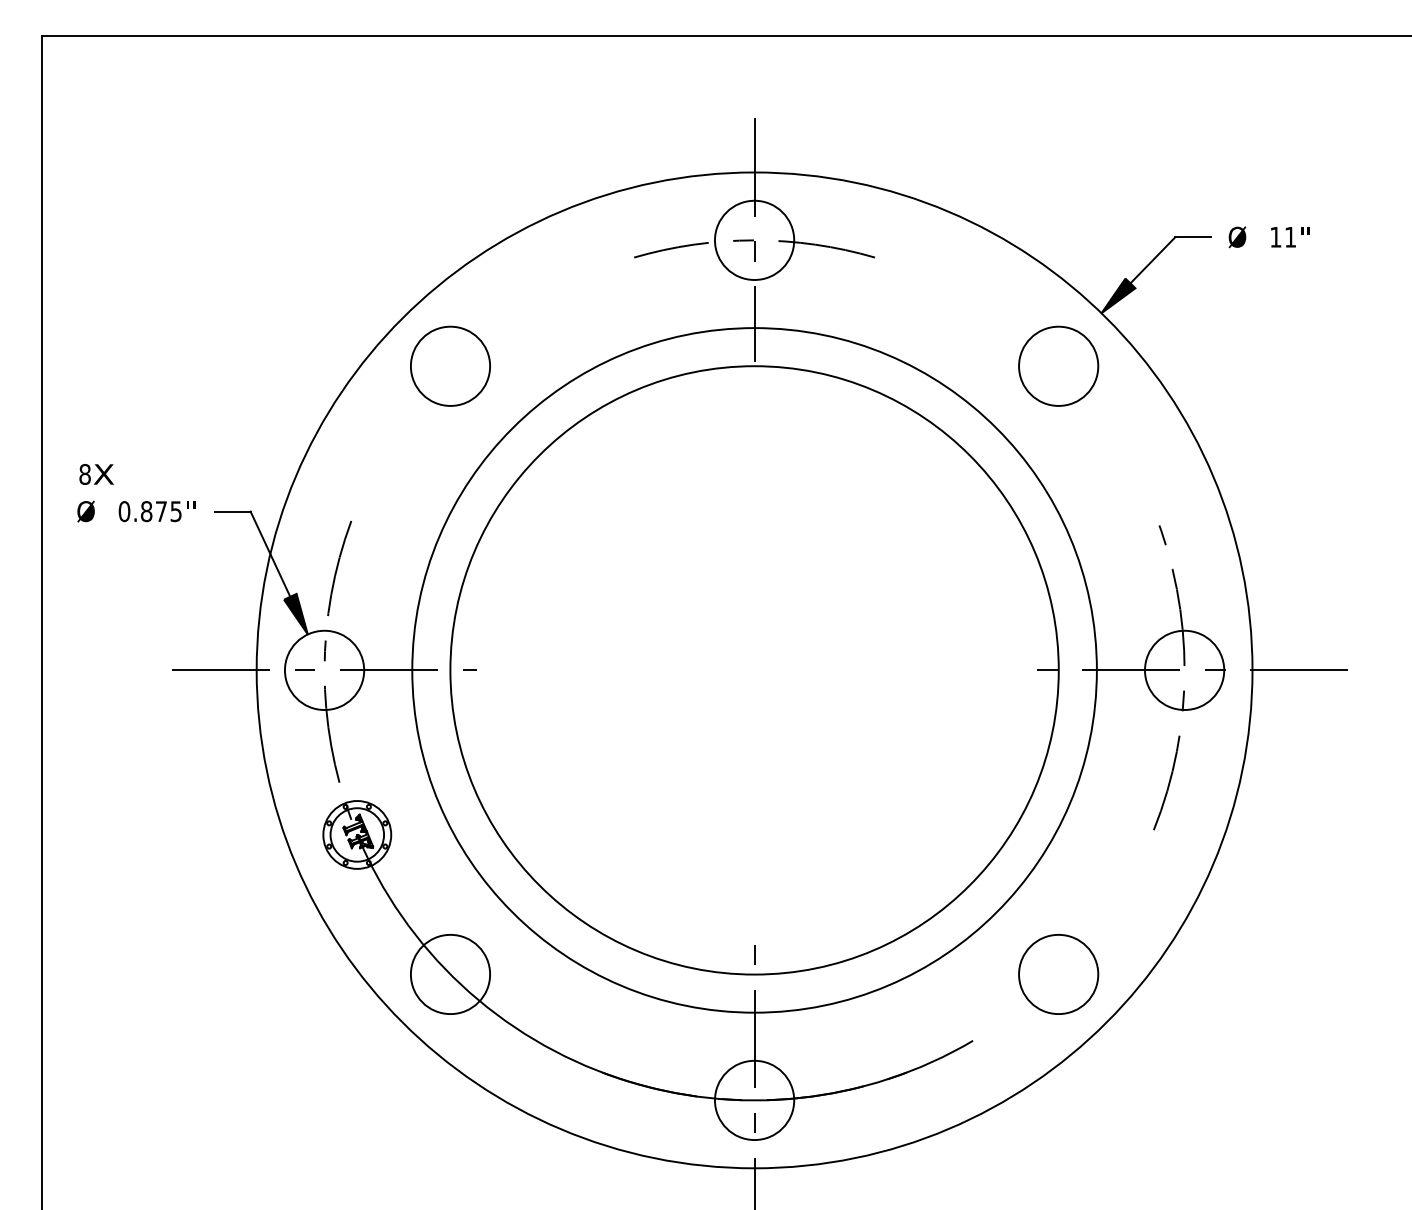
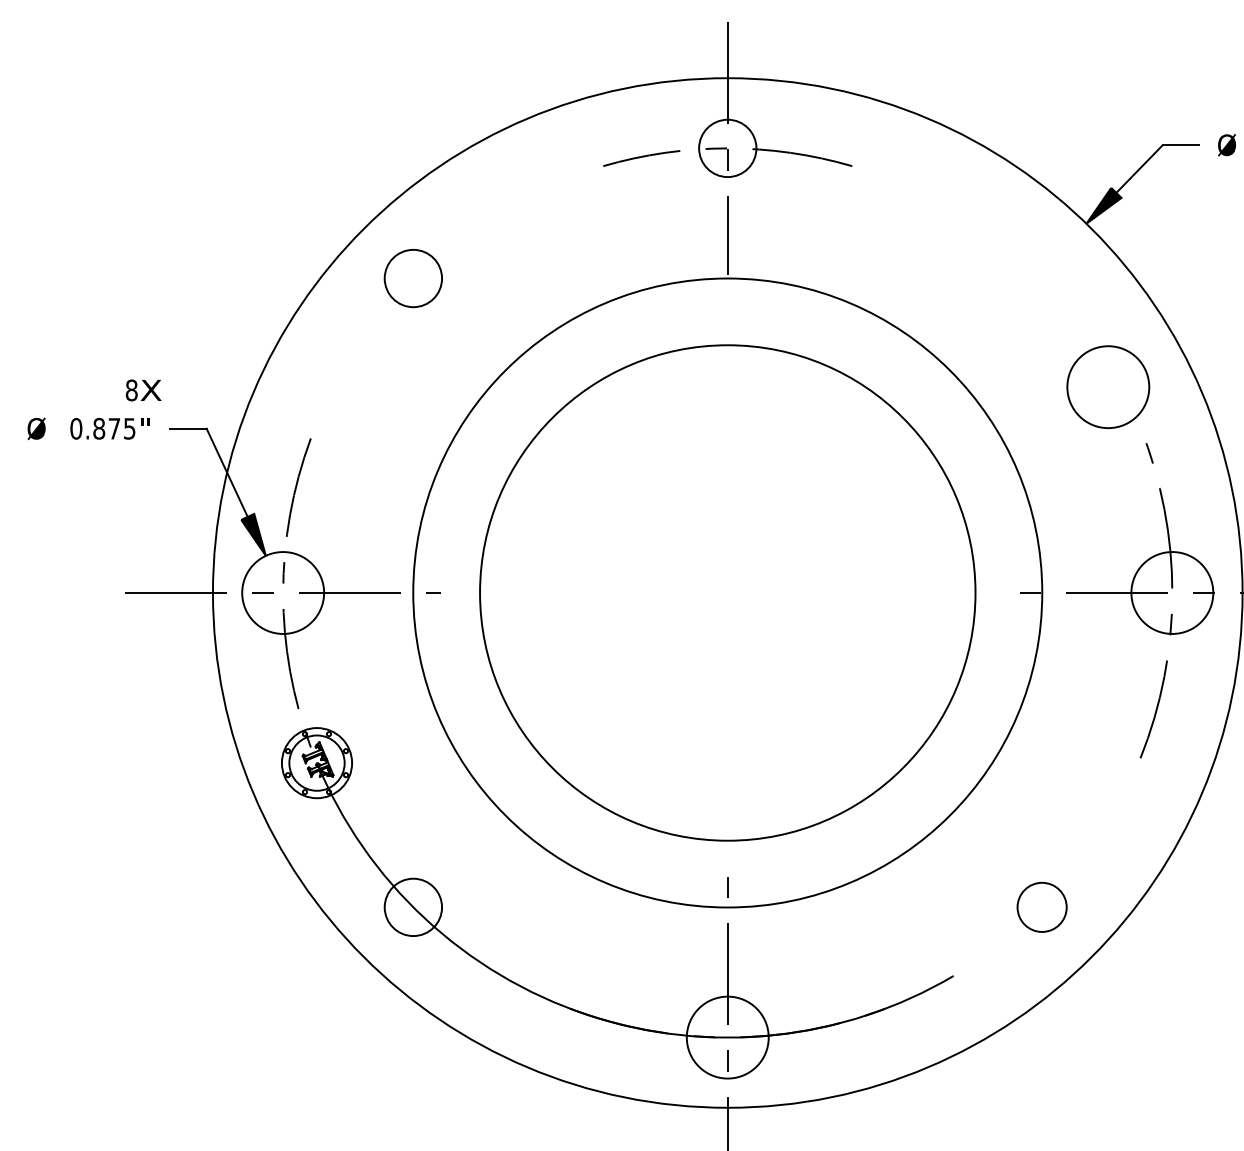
circle: (754, 240) -> (727, 148), size x0.7
circle: (450, 365) -> (413, 277), size x0.7
circle: (1058, 365) -> (1108, 386), moved
text: (96, 474) -> (143, 390), moved
circle: (754, 670) -> (727, 593), size x0.7
circle: (450, 974) -> (413, 907), size x0.7
circle: (1058, 974) -> (1041, 907), size x0.6

